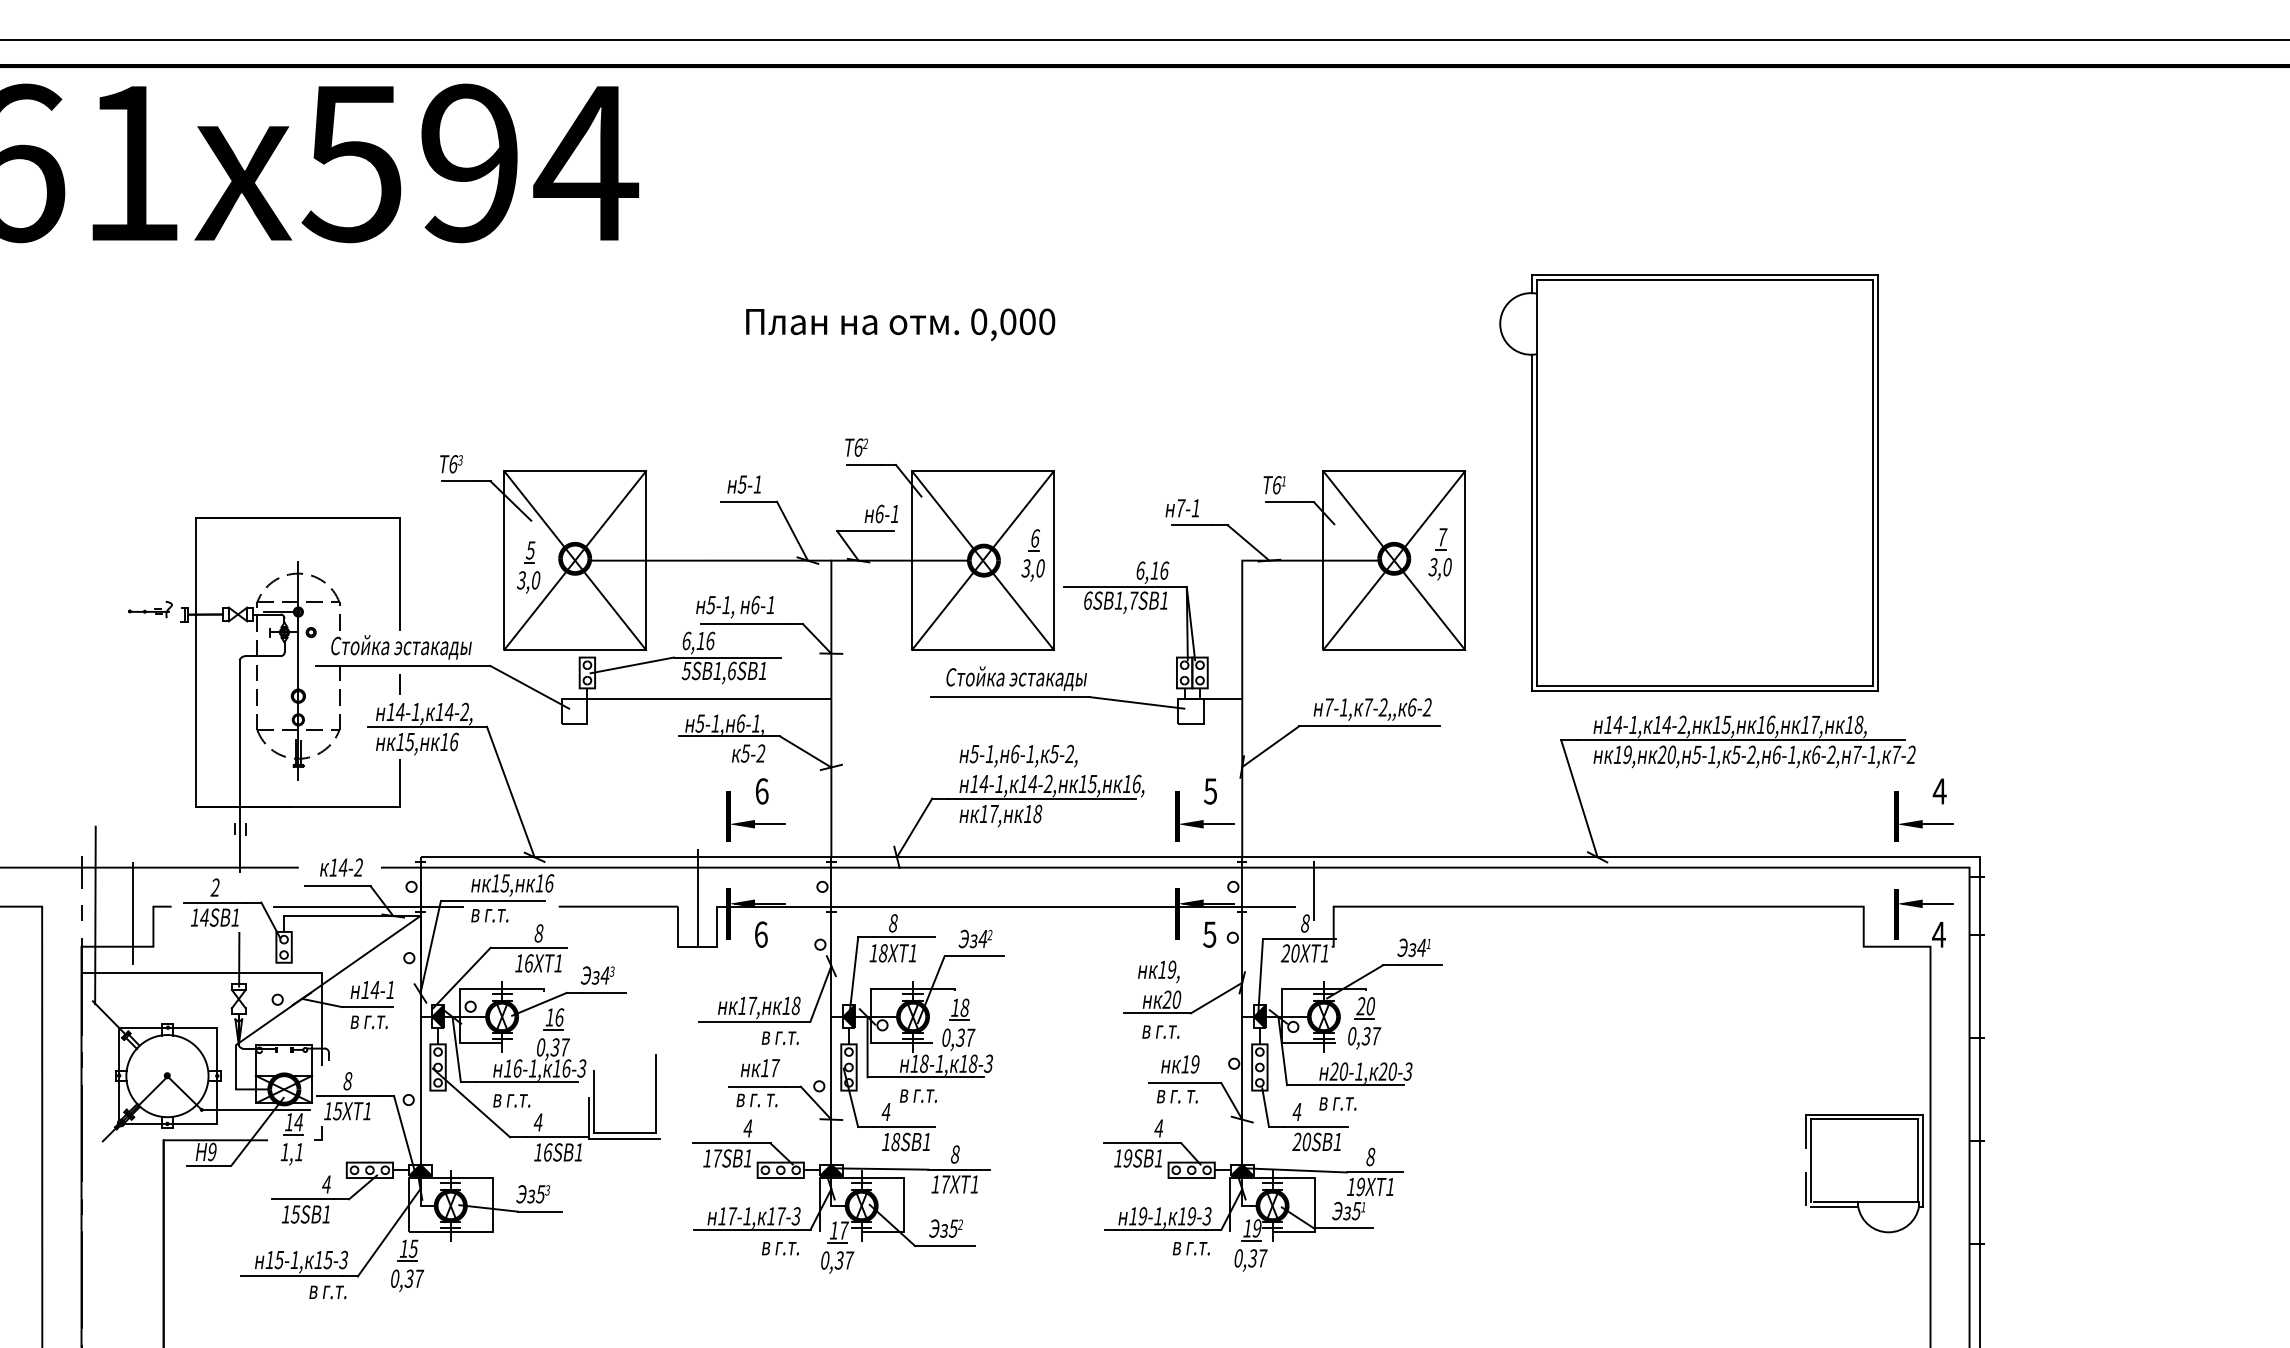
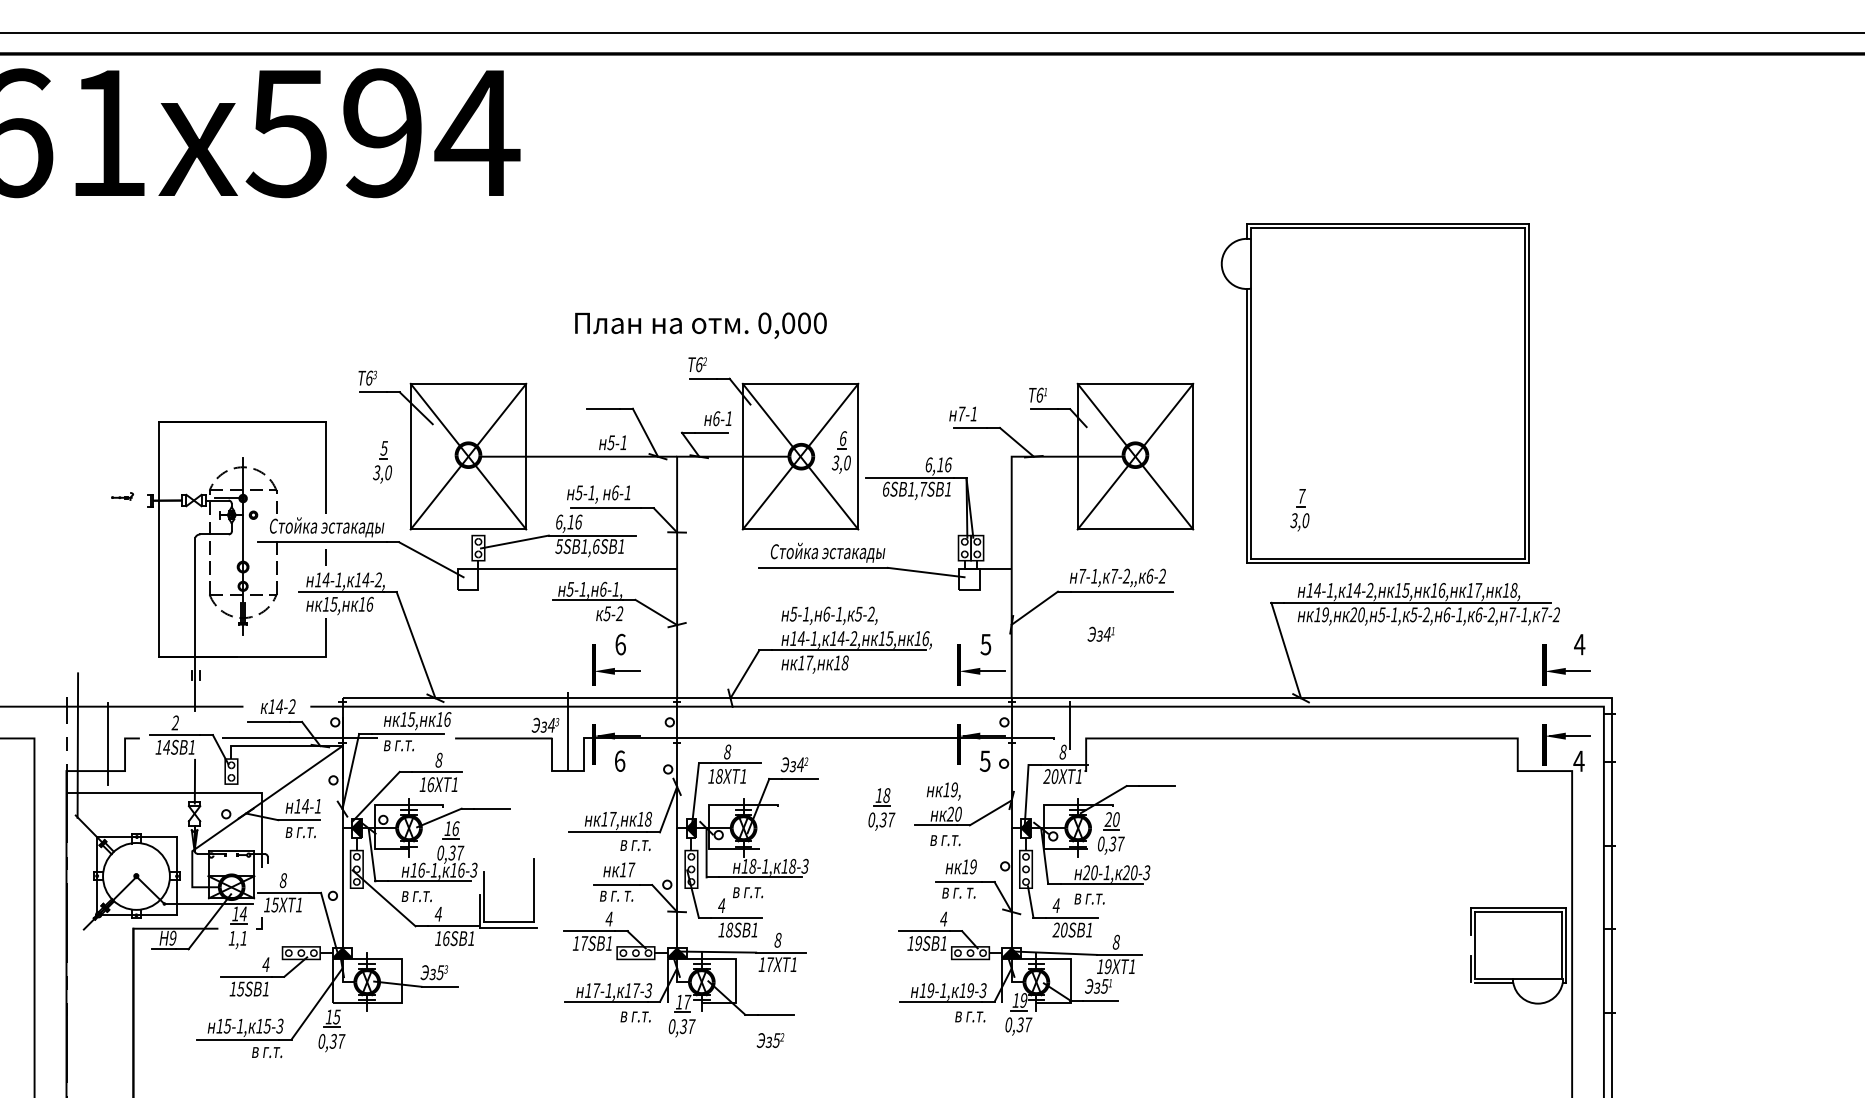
text: (900, 324) -> (700, 325), moved
text: (743, 484) -> (612, 442), moved
part: (1439, 554) -> (1299, 510), moved
part: (528, 567) -> (382, 462), moved
part: (150, 609) -> (122, 496), size x0.6
text: (1413, 947) -> (1100, 634), moved
text: (597, 975) -> (545, 725), moved
part: (958, 1024) -> (881, 809), moved
text: (945, 1228) -> (770, 1040), moved

